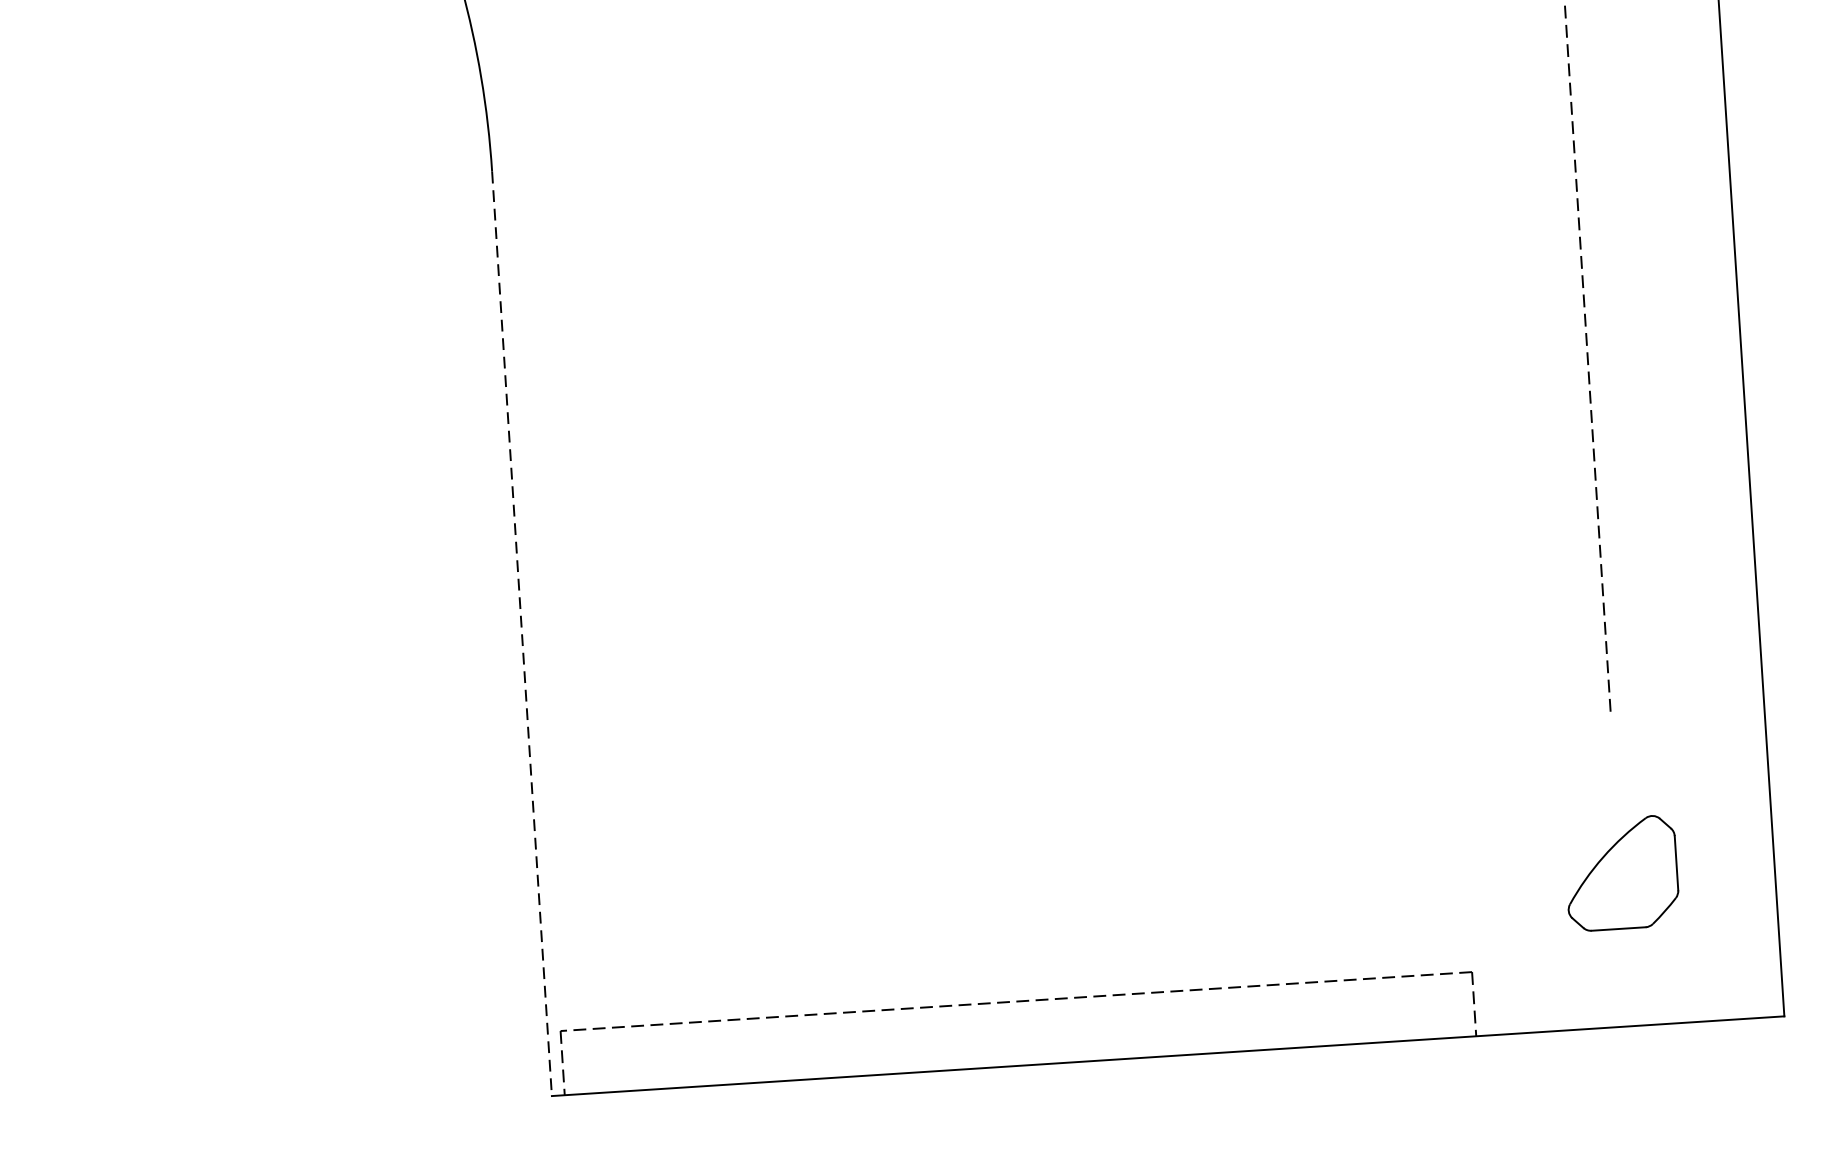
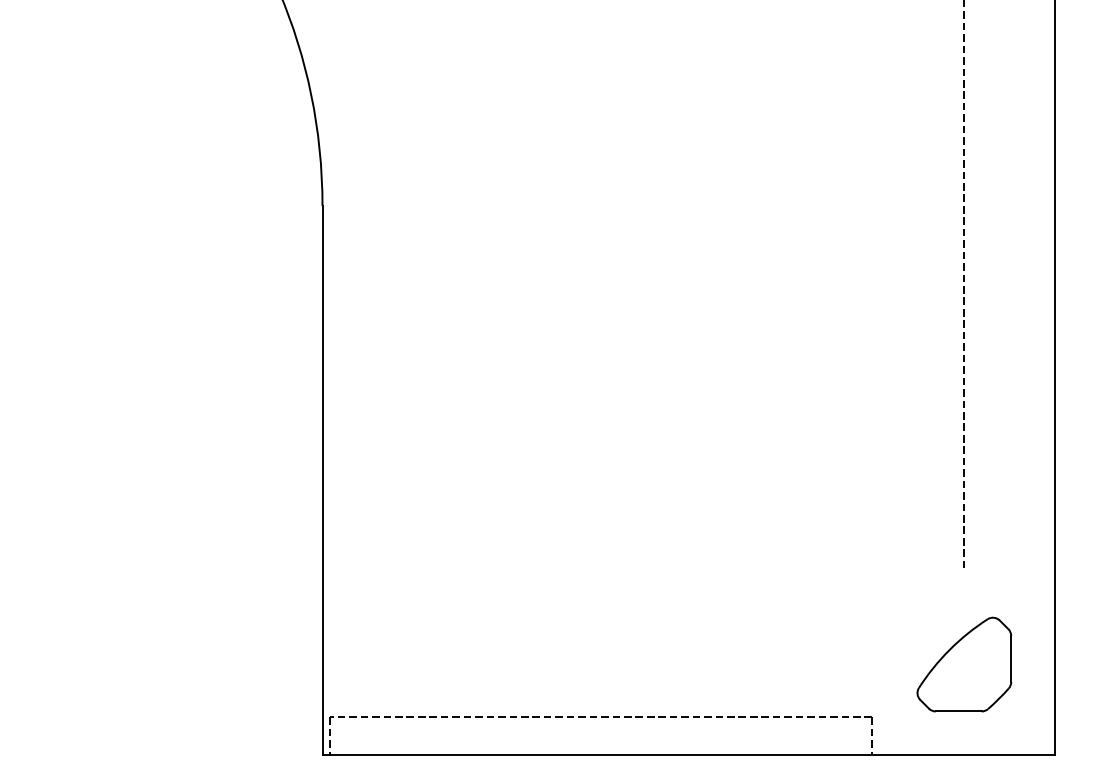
line: (522, 633) -> (322, 480), dashed -> solid
part: (1621, 873) -> (964, 664), size x1.43

